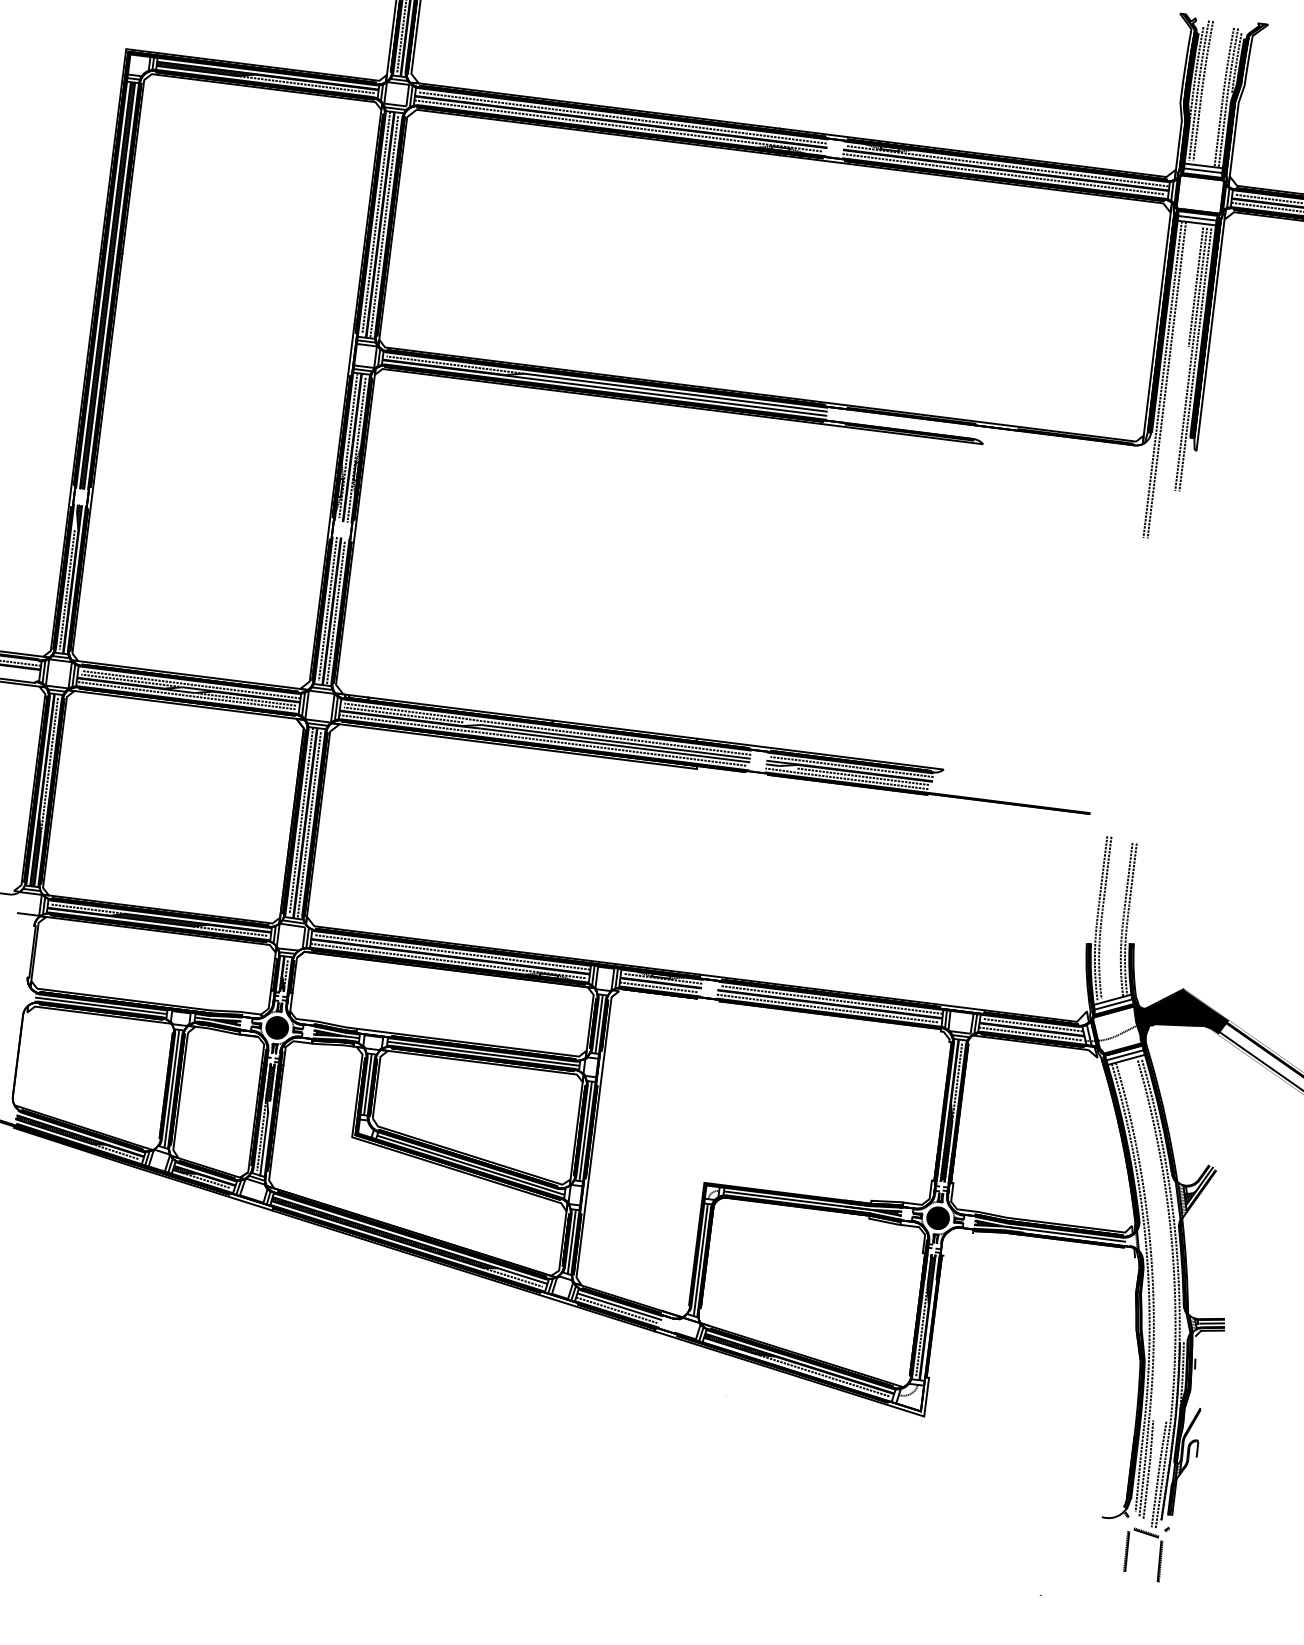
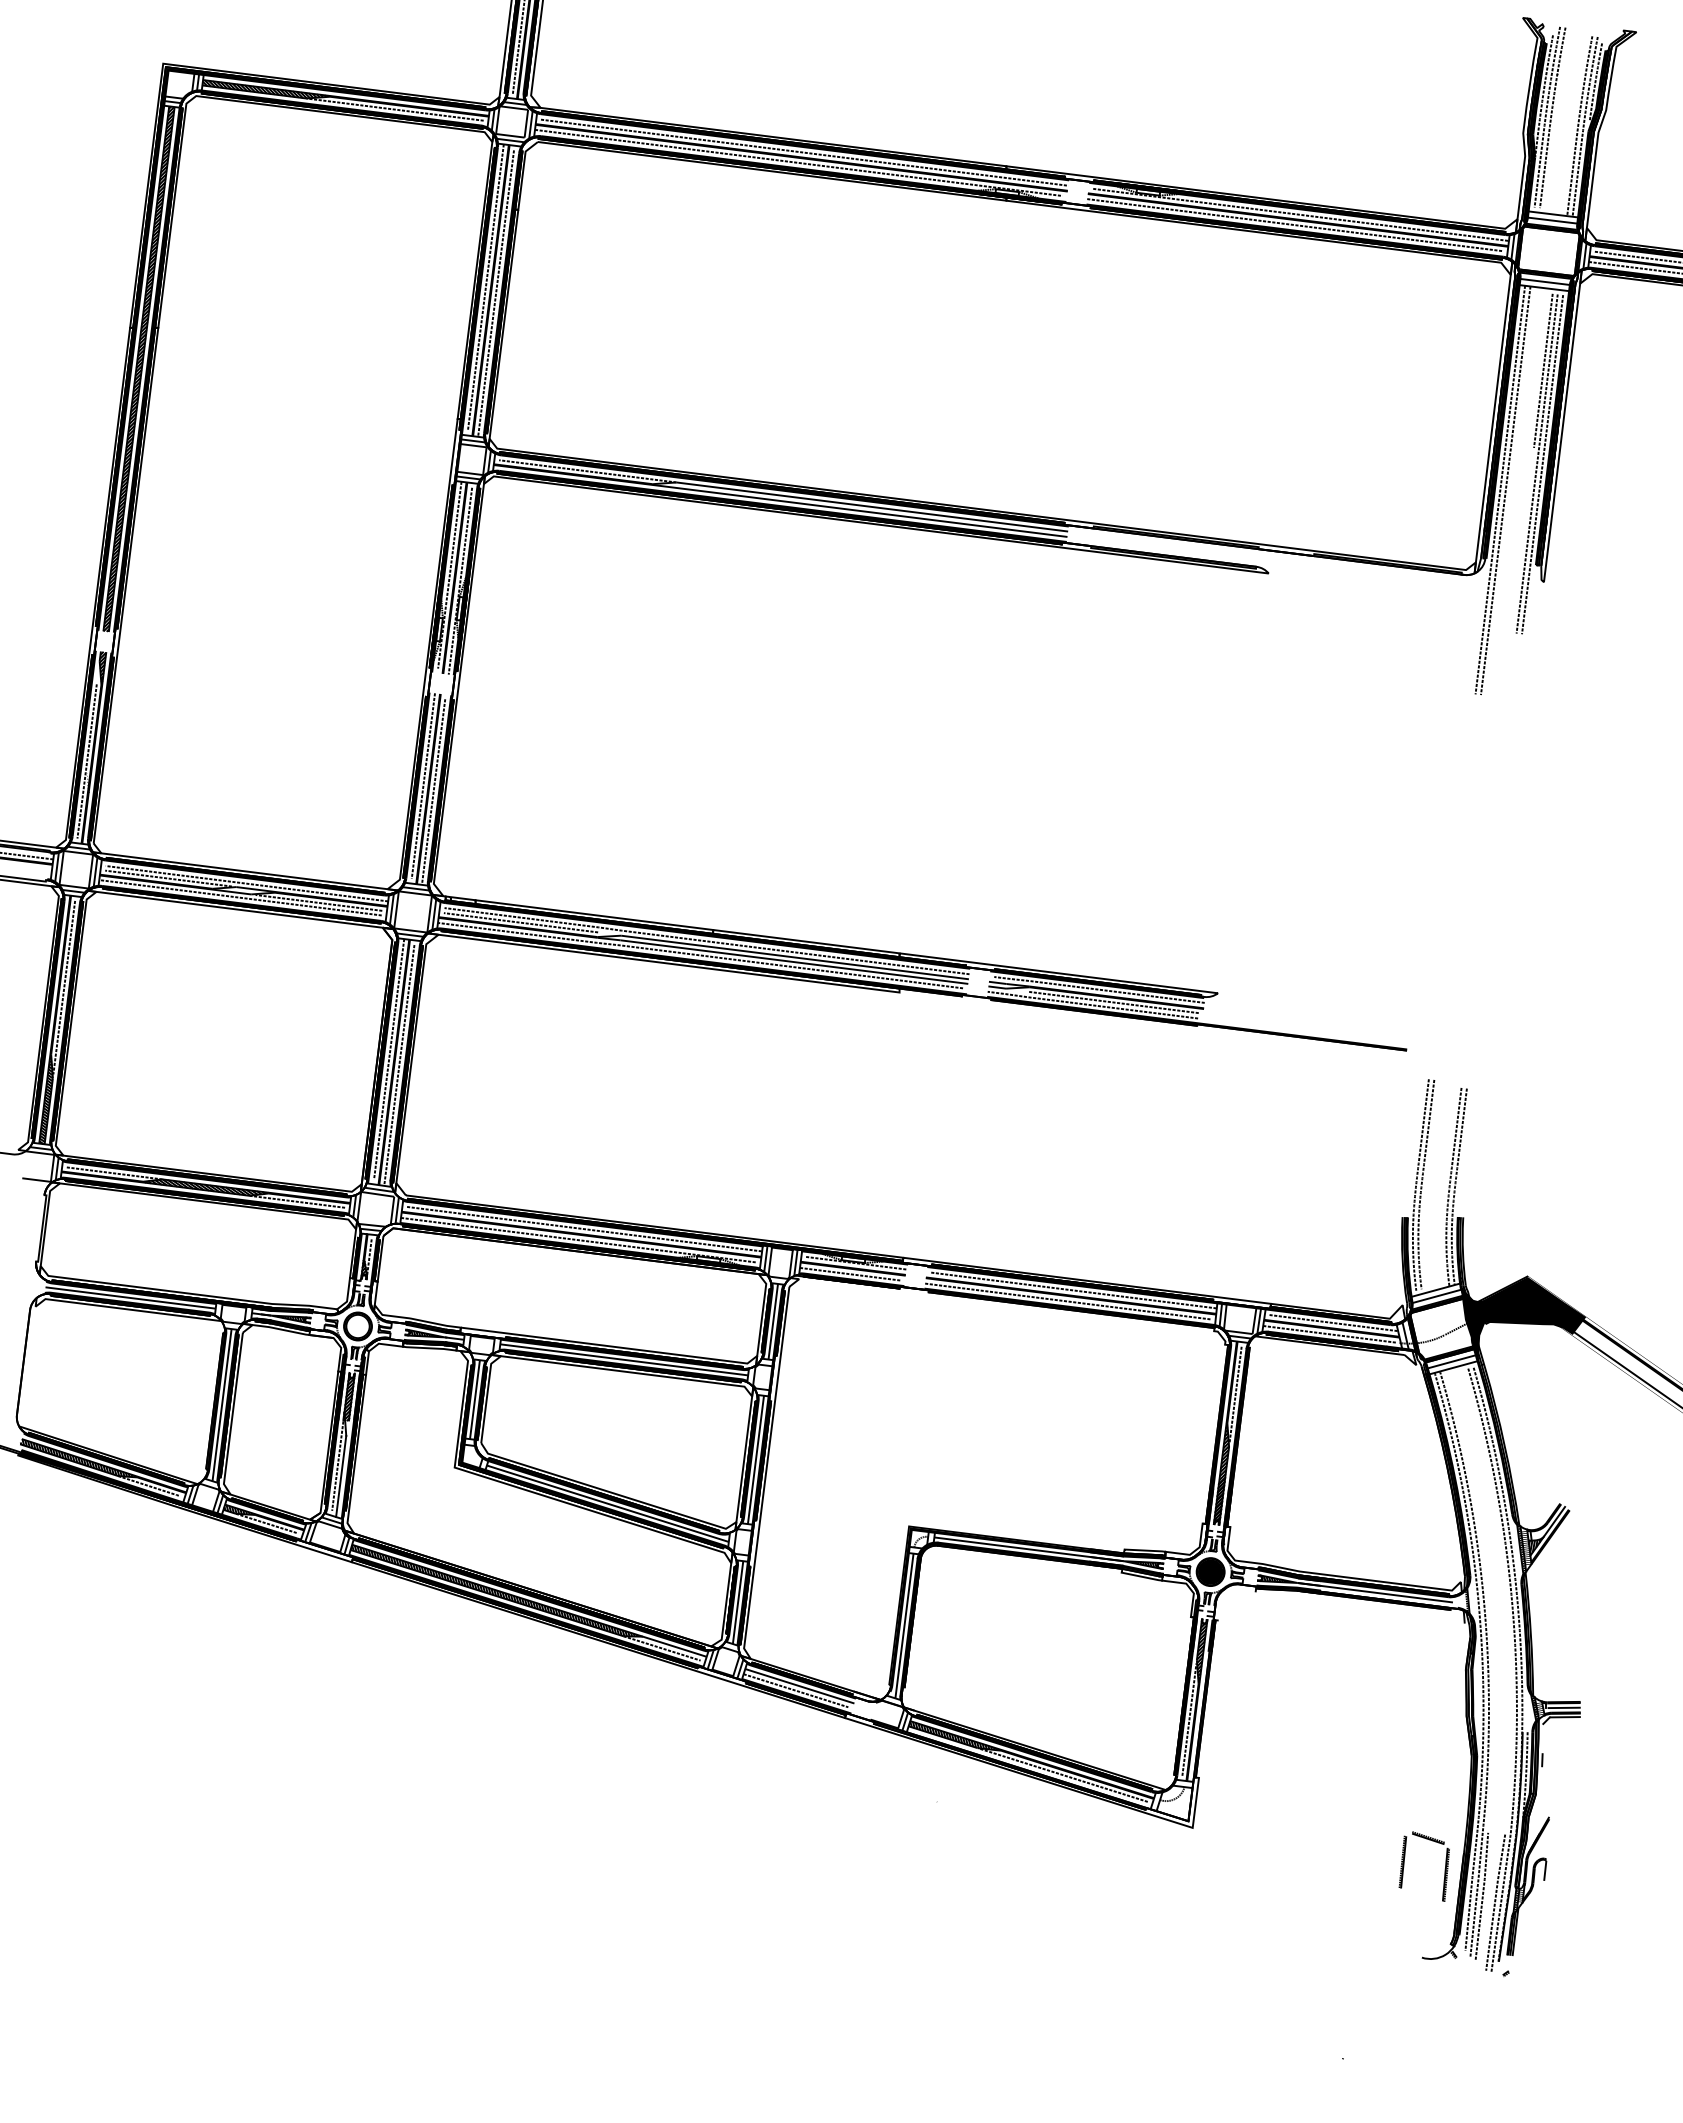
hatch: (276, 1027) -> (357, 1326), removed
part: (1127, 1554) -> (1404, 1866), moved

